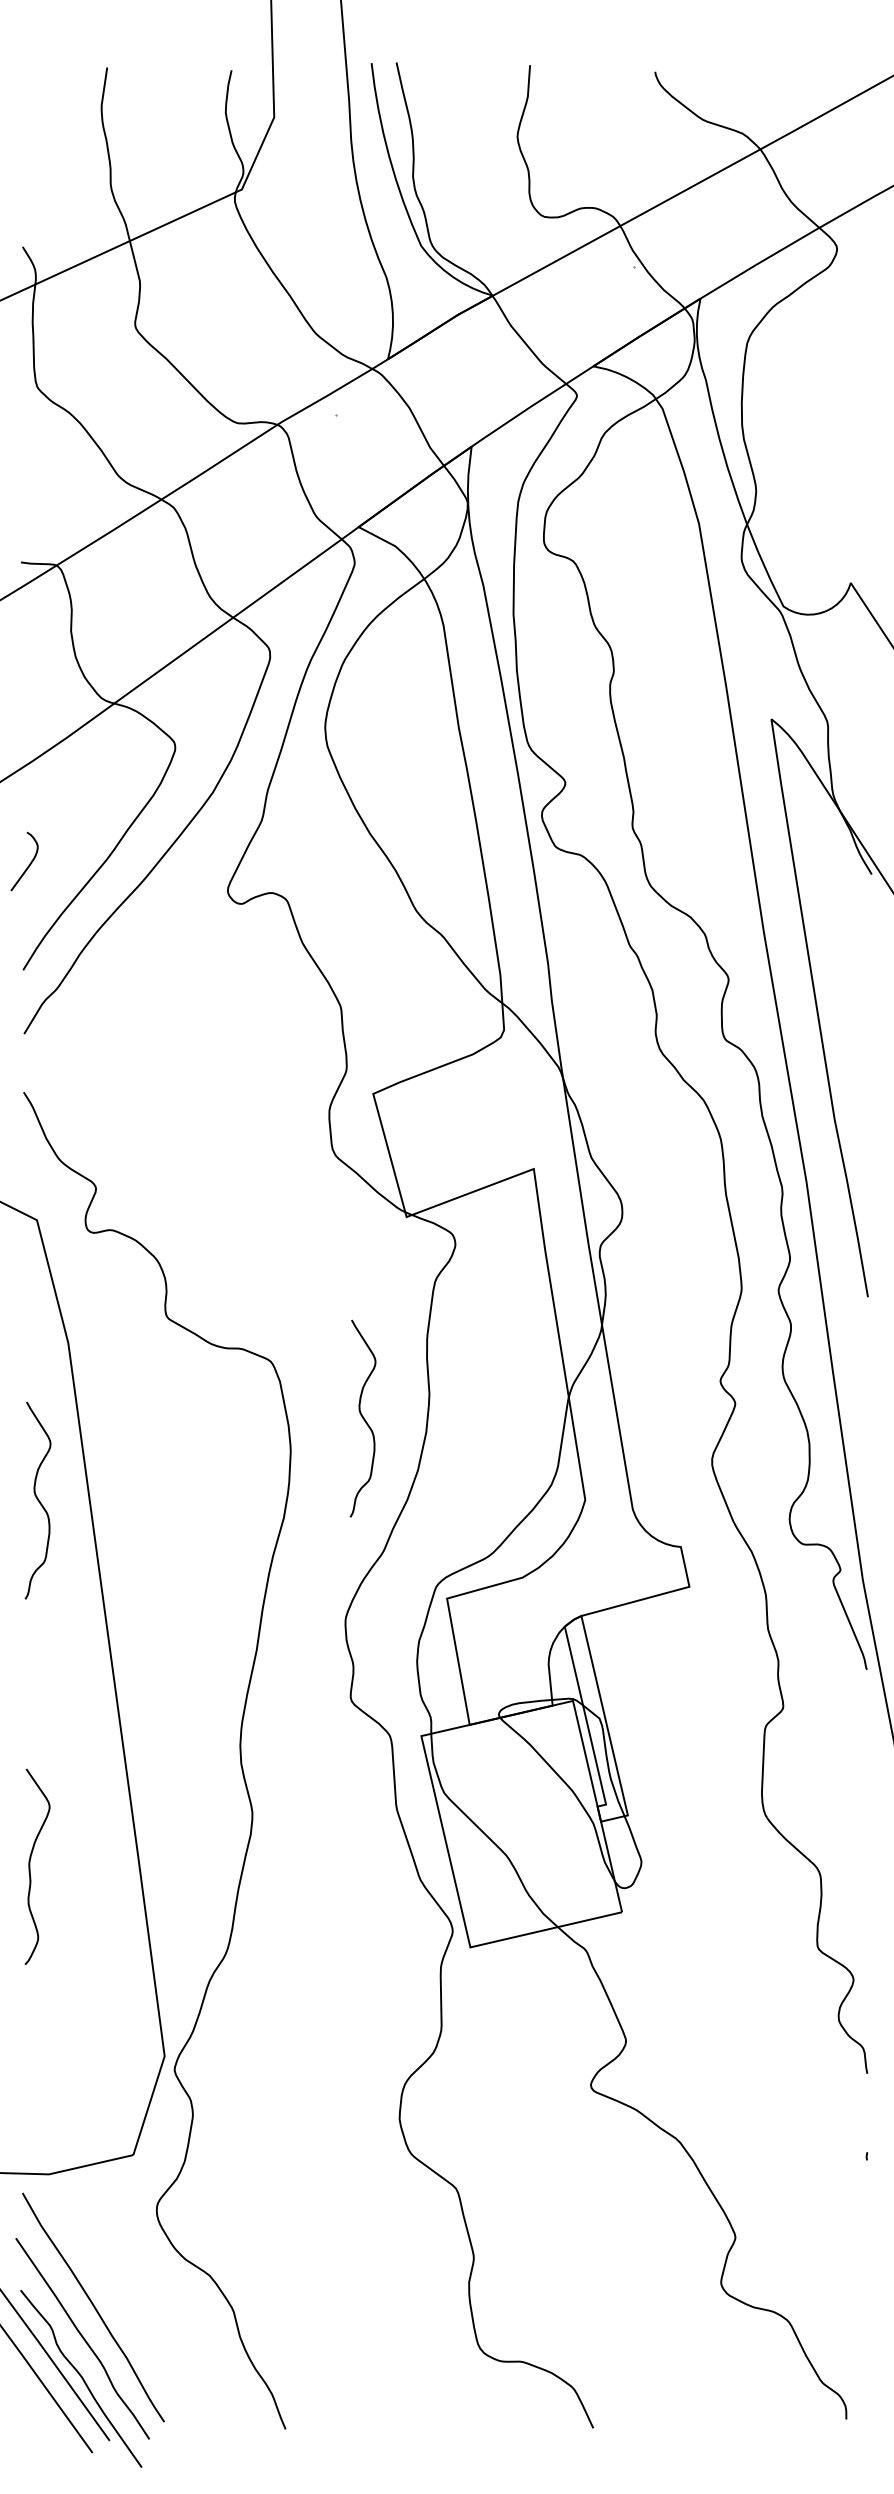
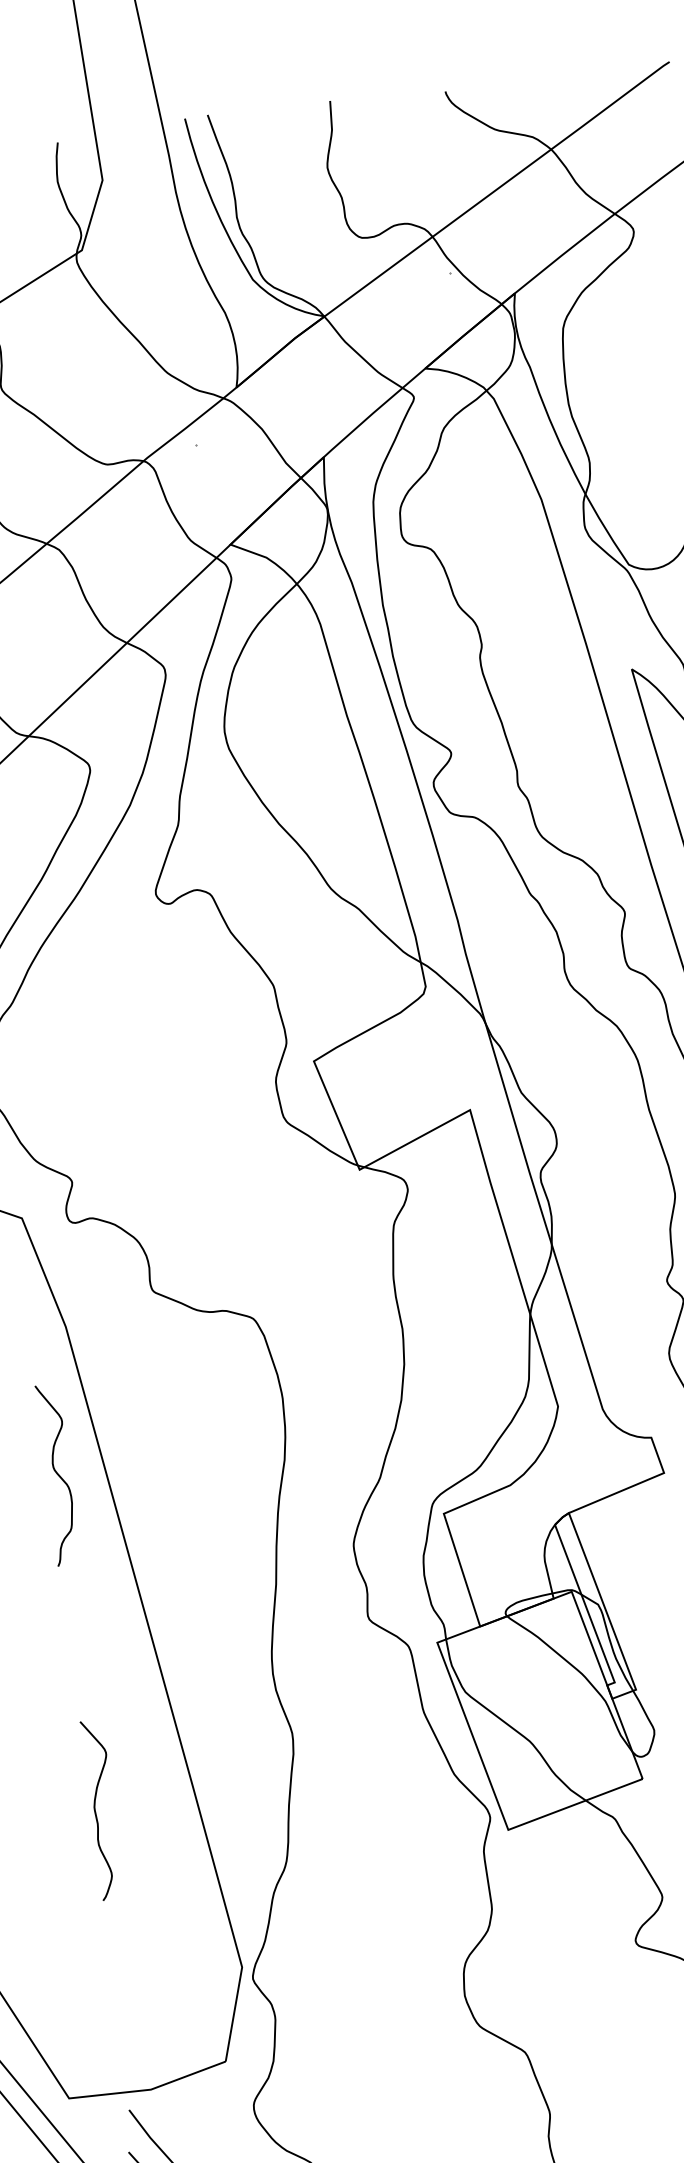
curve: (362, 1418) -> (344, 1359), removed

